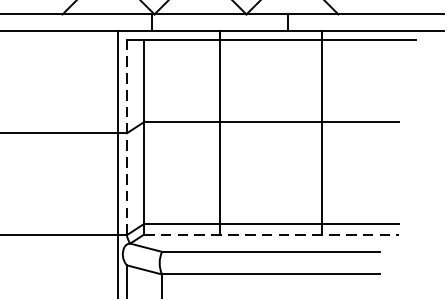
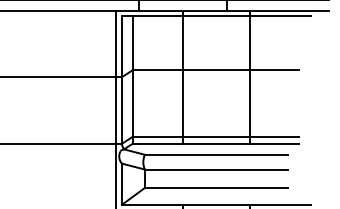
line: (126, 138) -> (121, 80), dashed -> solid
line: (271, 234) -> (216, 143), dashed -> solid

